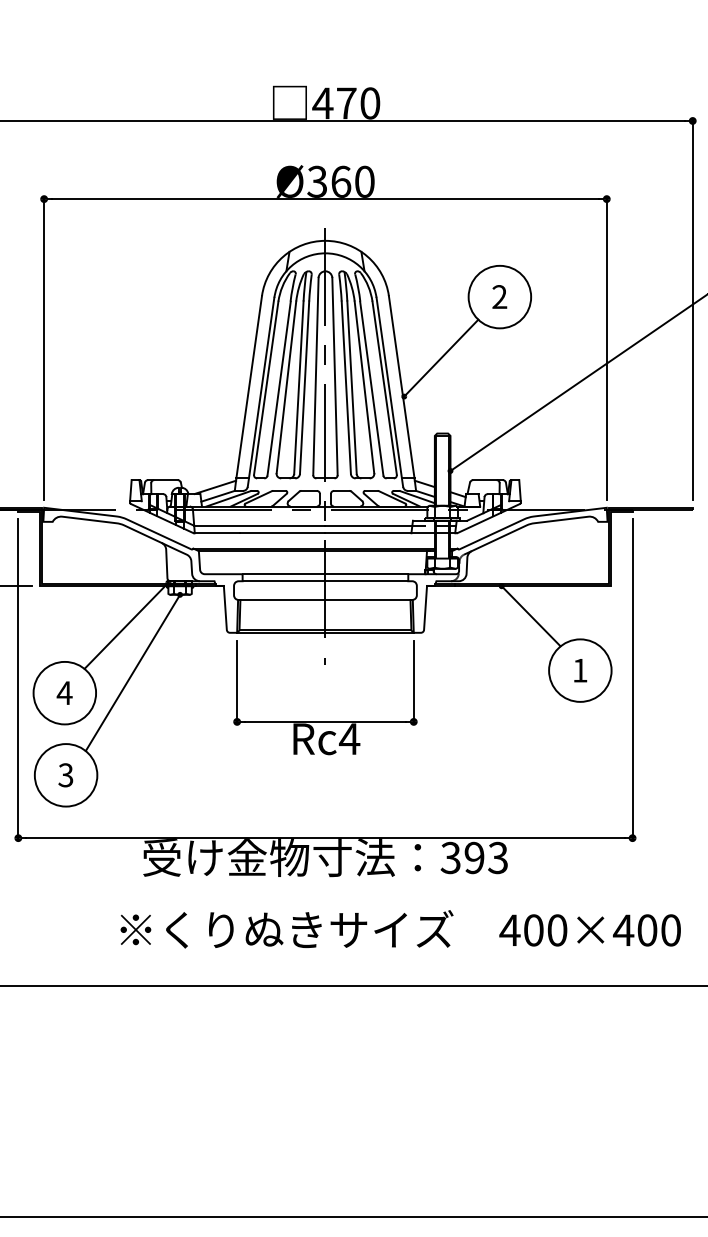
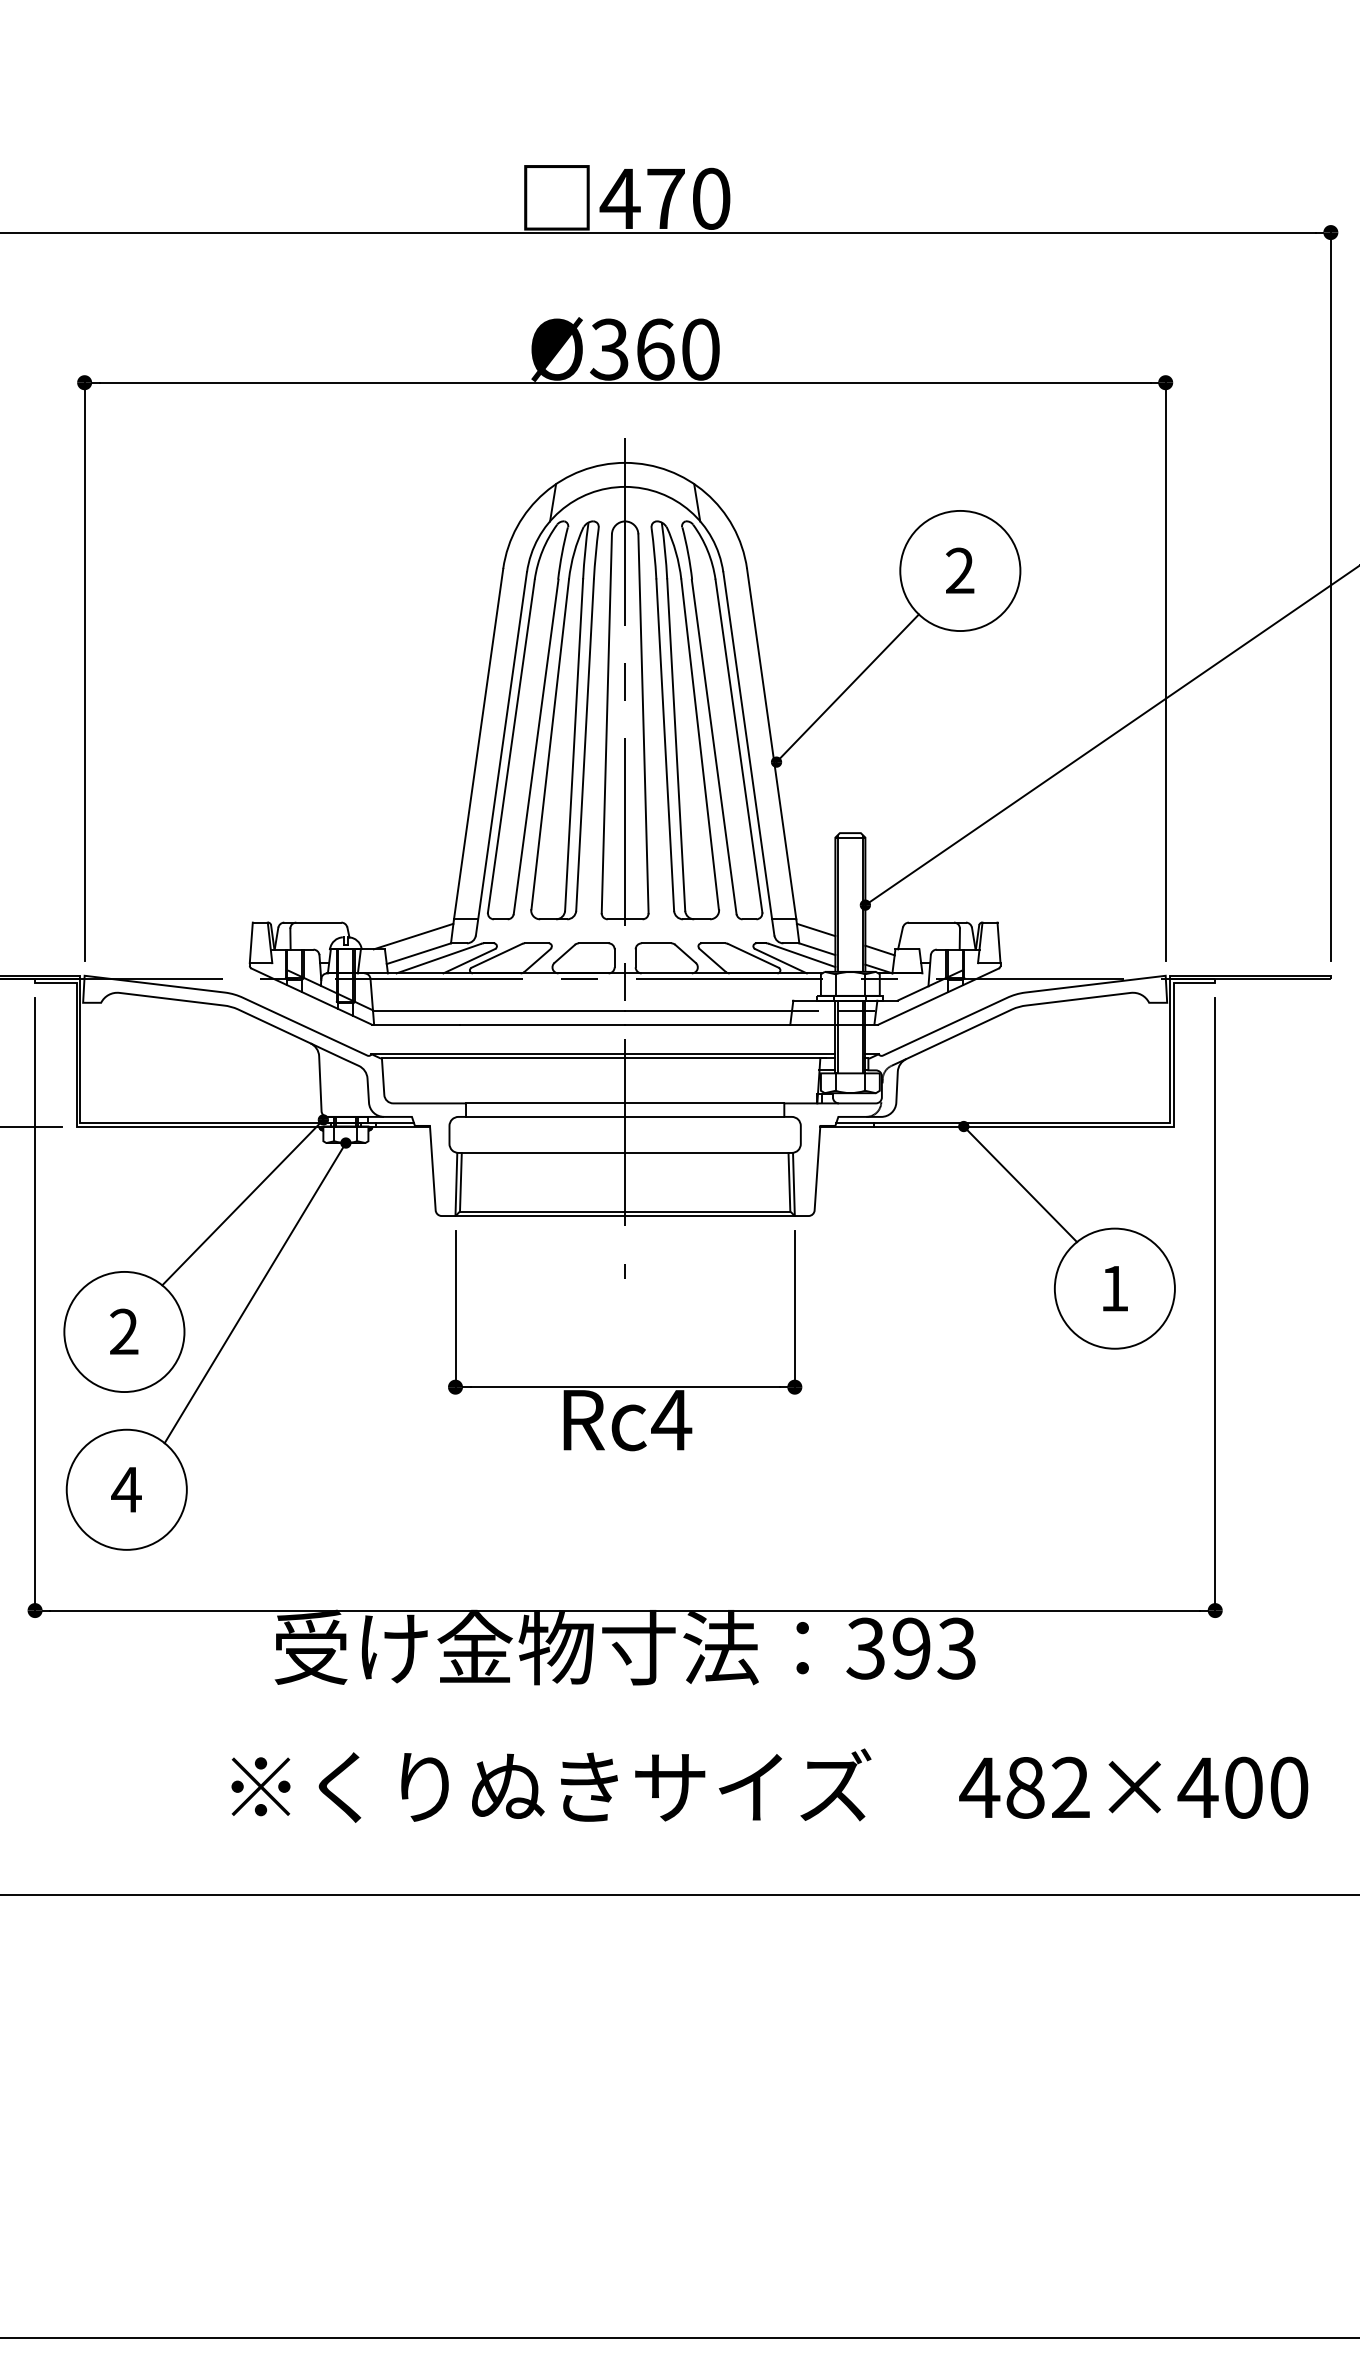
text: (64, 692) -> (123, 1330), 4 -> 2
text: (65, 775) -> (125, 1490), 3 -> 4
text: (545, 930) -> (1047, 1787), 400×400 -> 482×400

